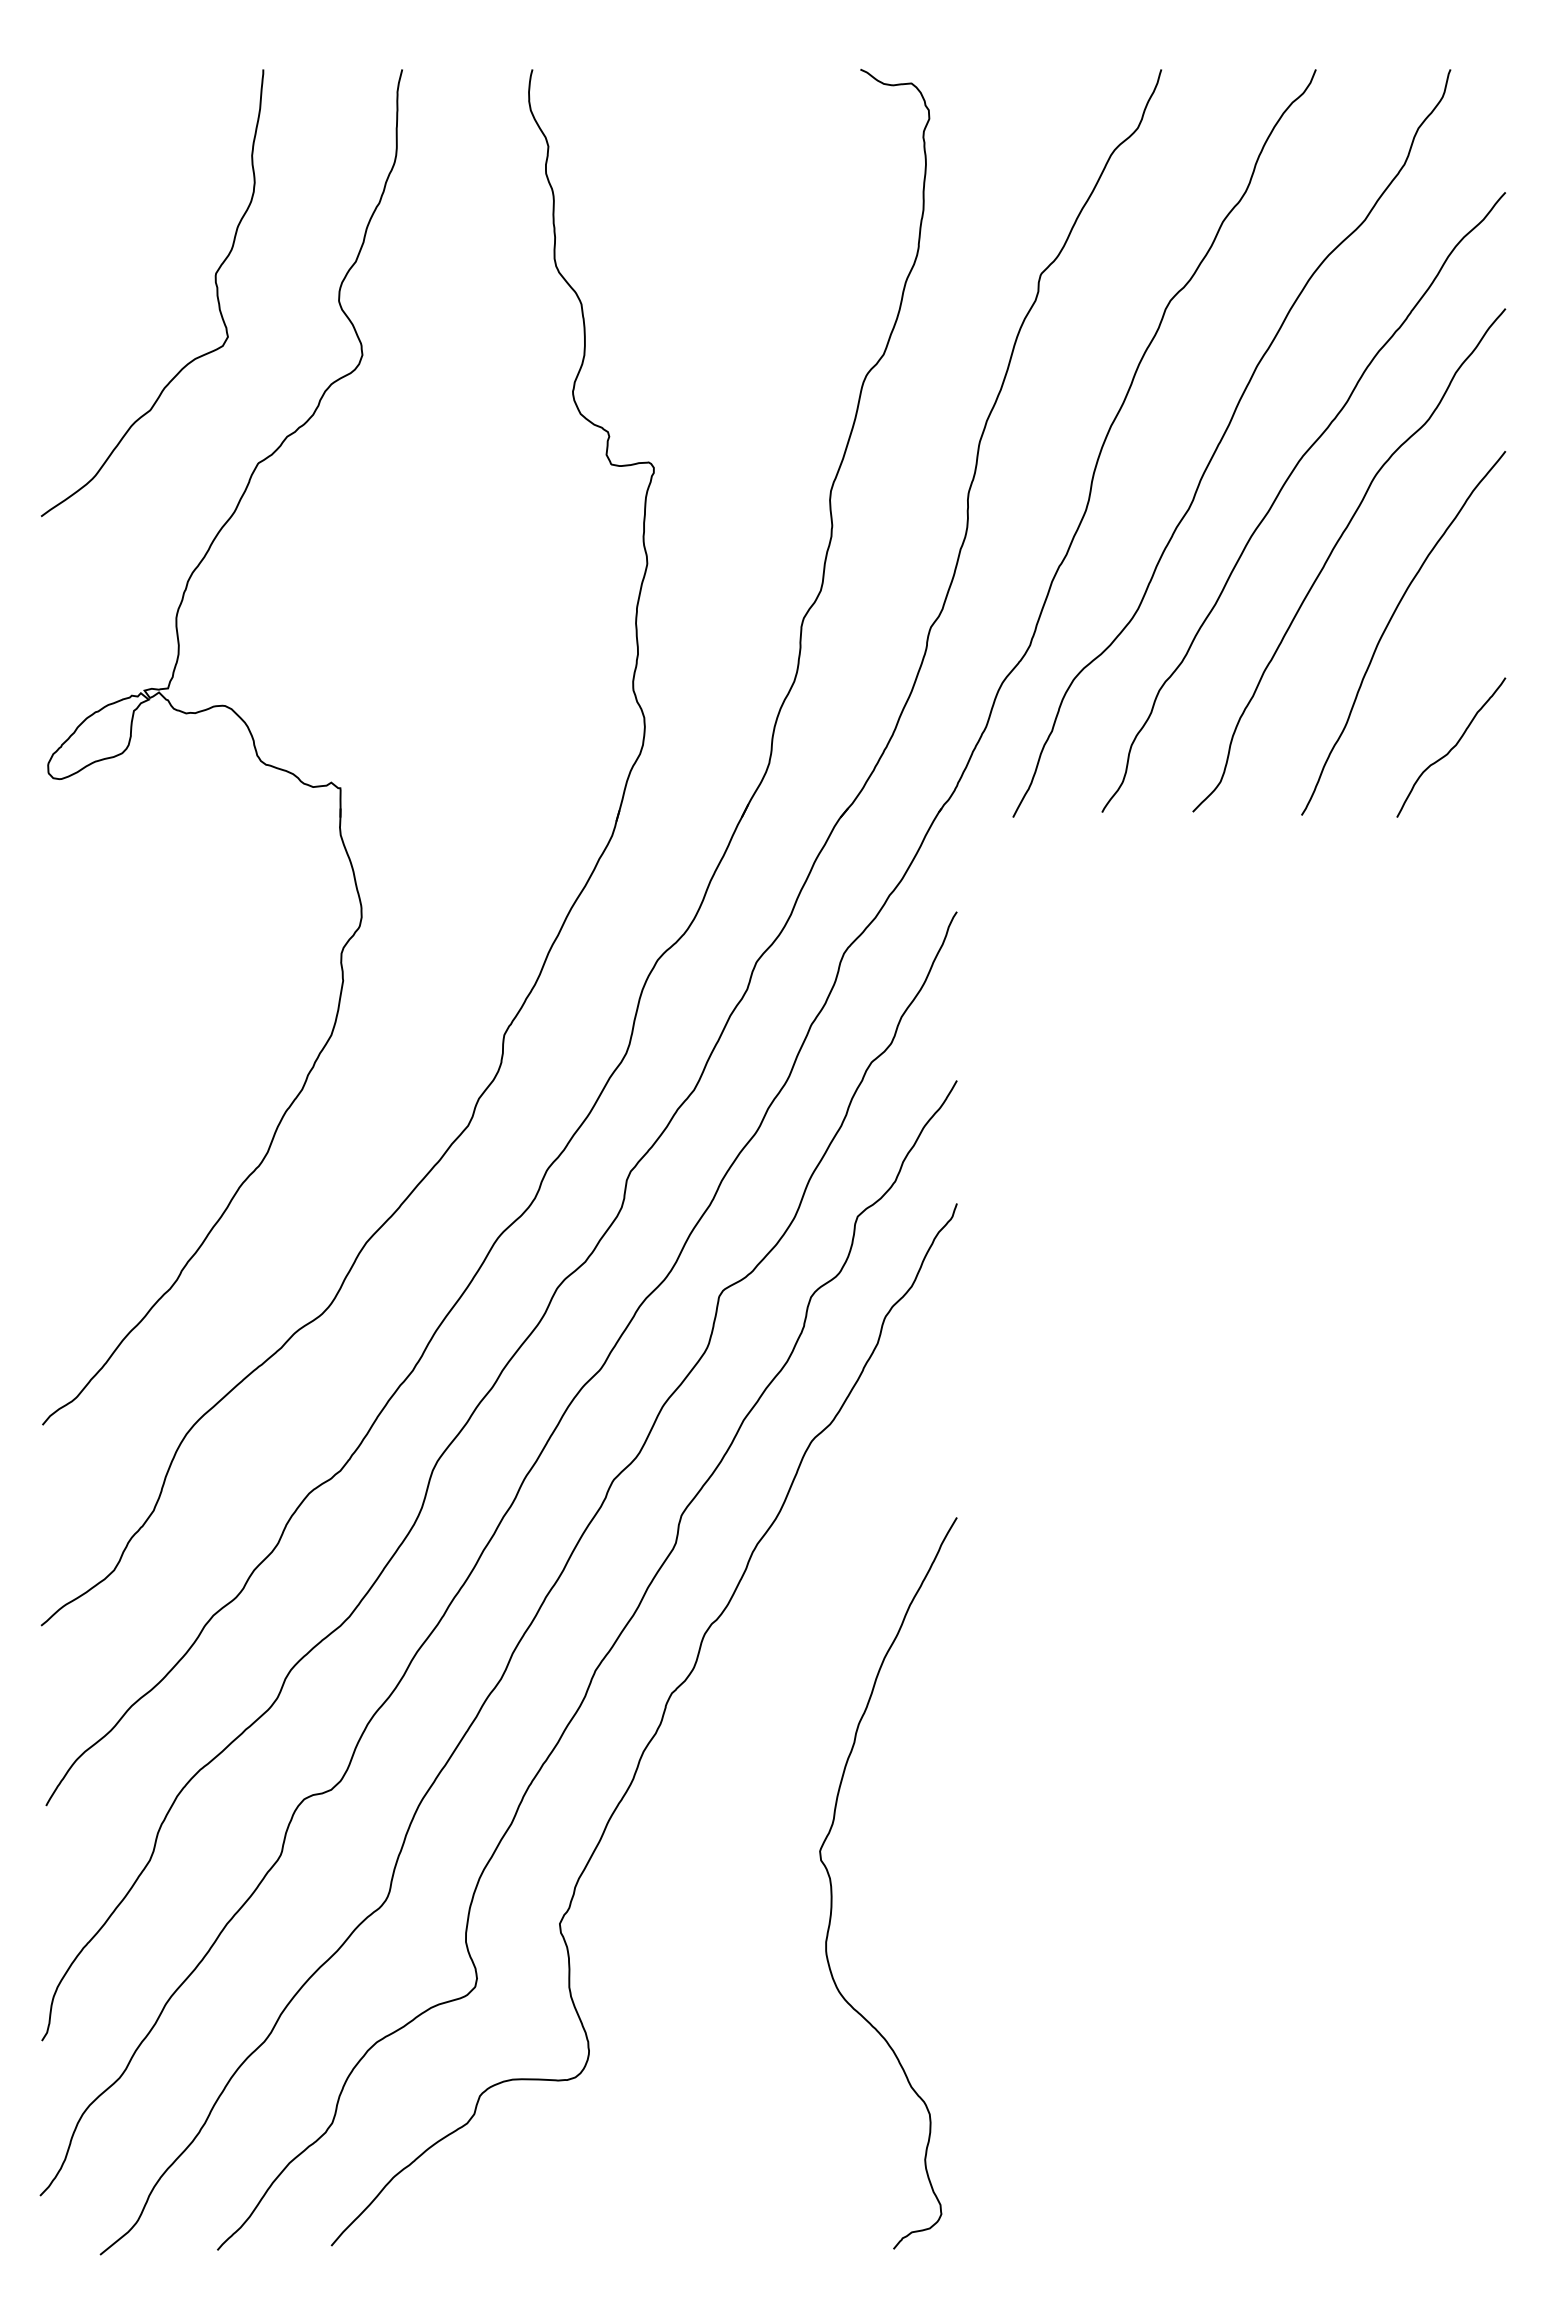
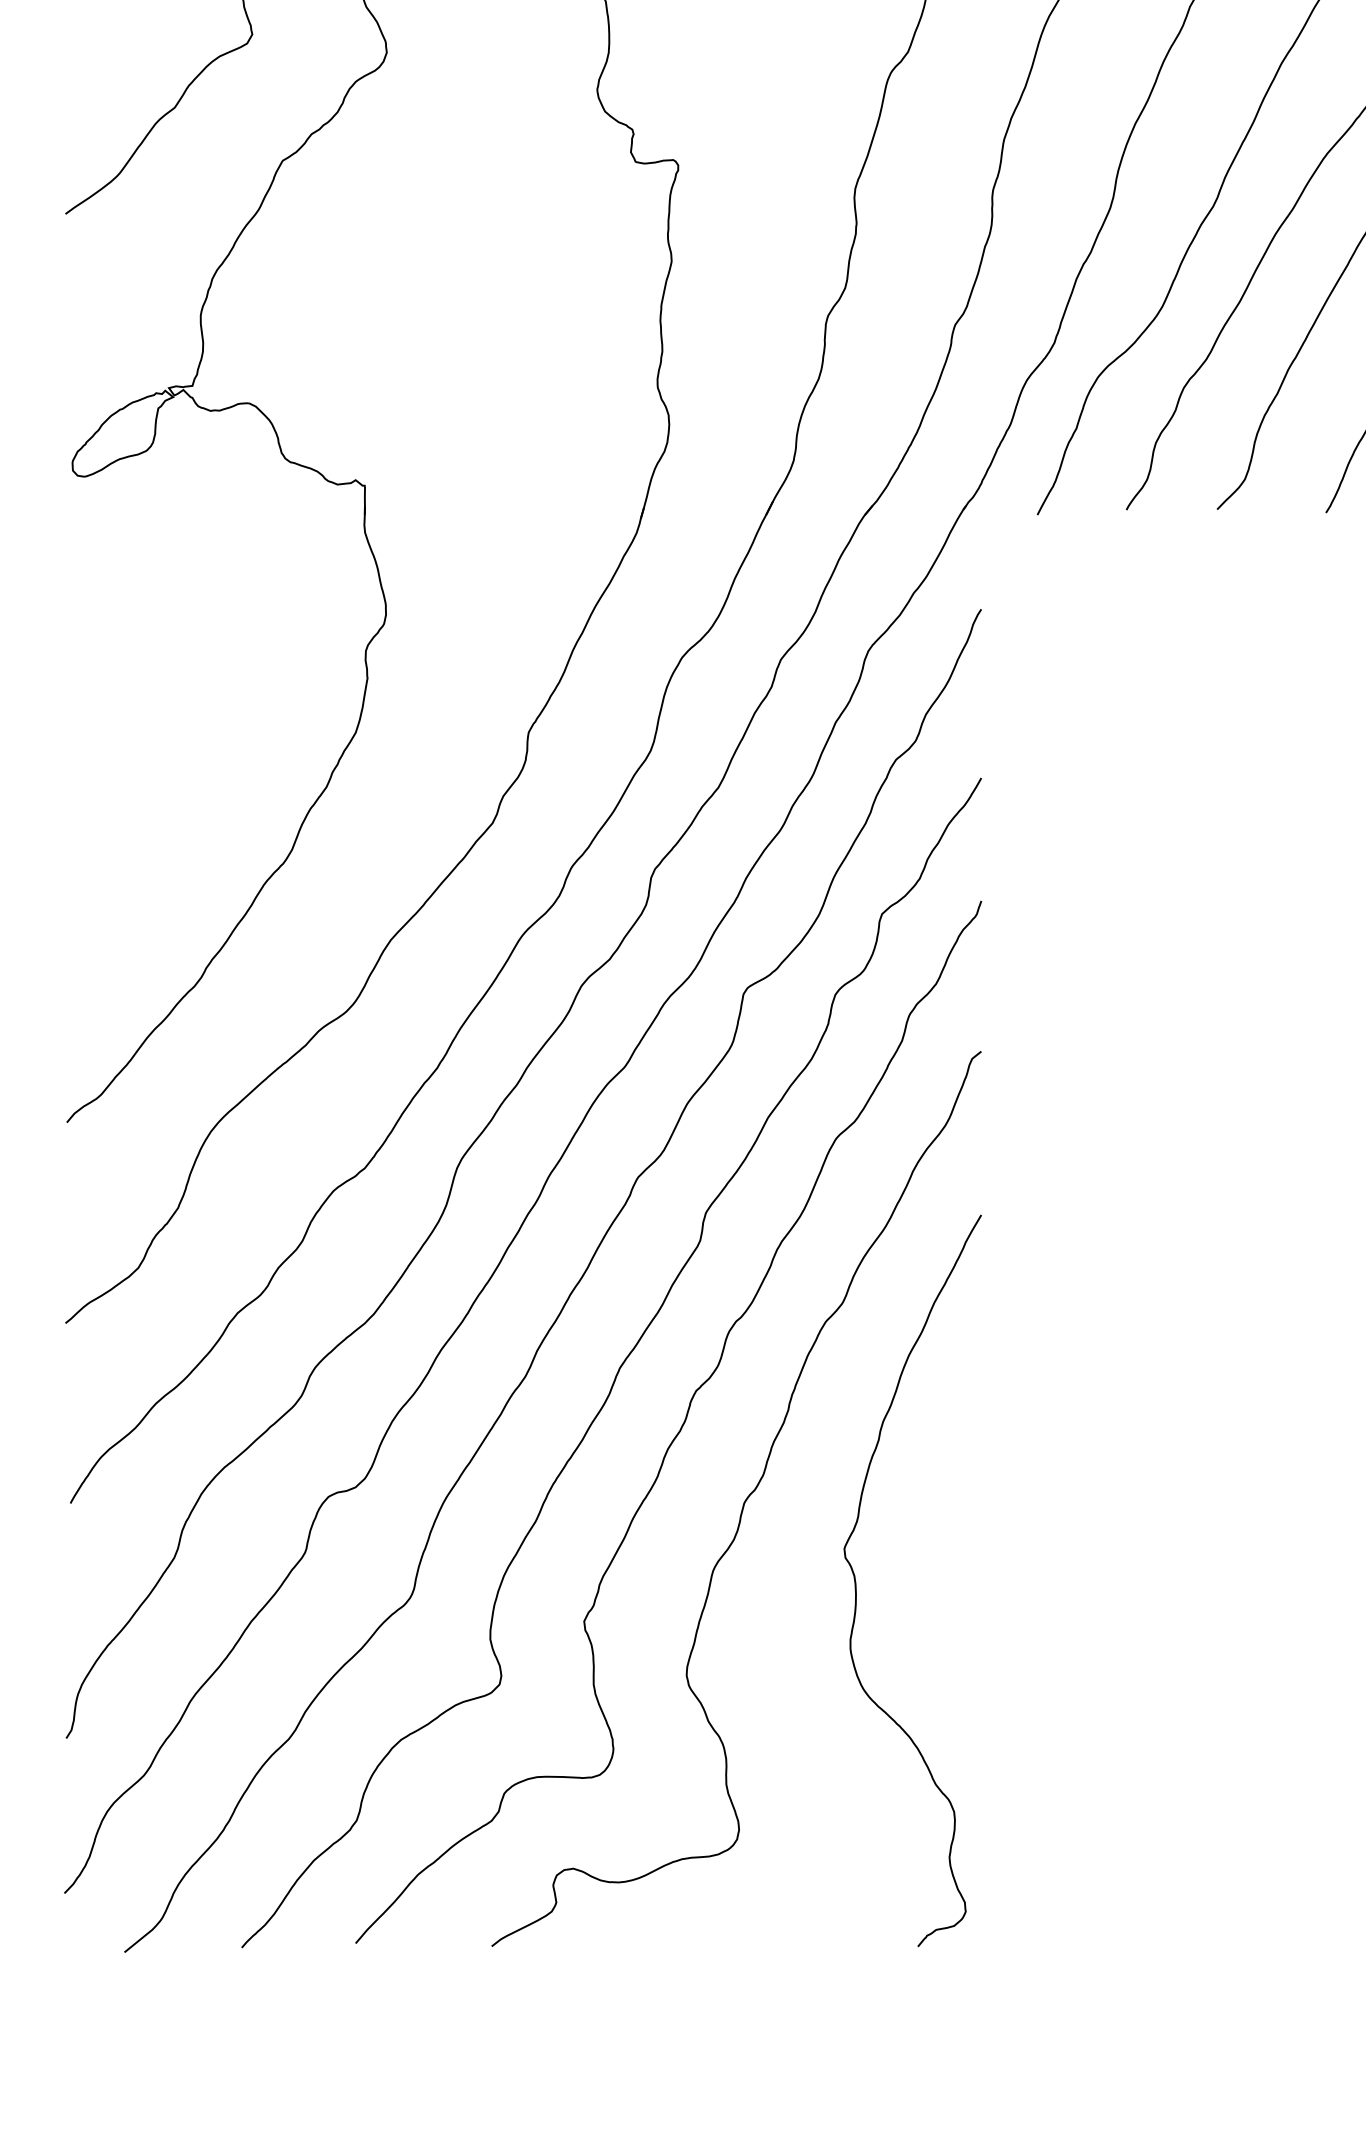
curve: (719, 1804) -> (743, 1502), added

